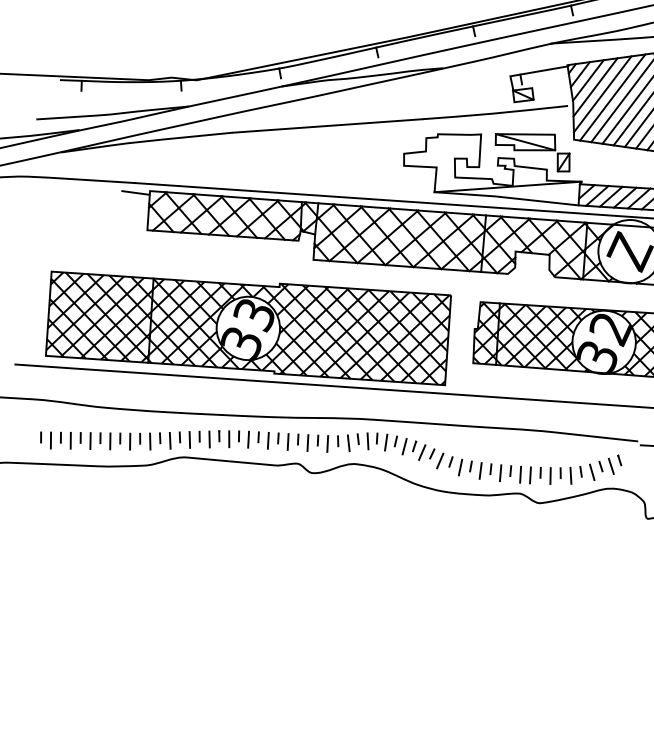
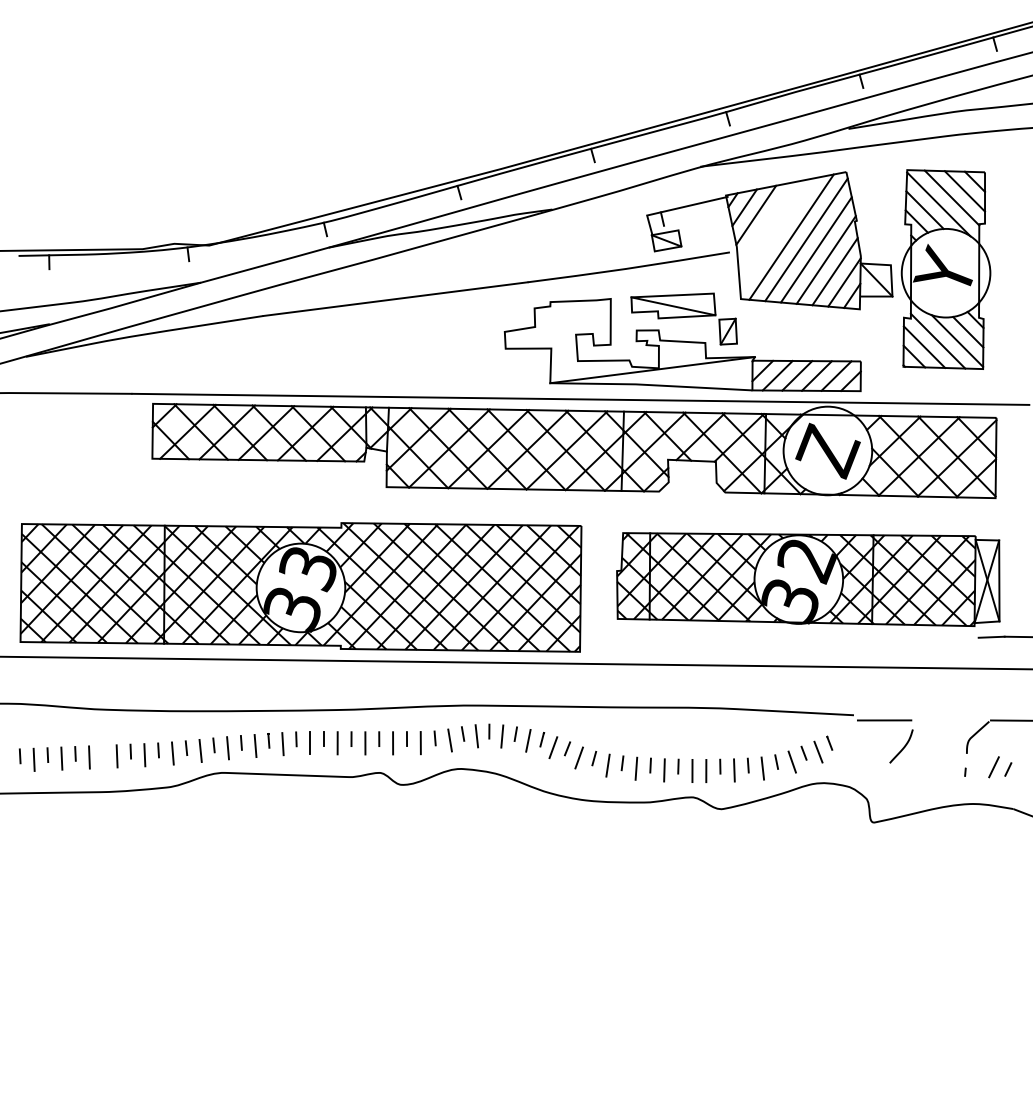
line: (595, 86) -> (766, 223), removed
line: (602, 94) -> (777, 233), removed
line: (135, 192) -> (133, 407), removed
line: (100, 438) -> (102, 752), removed

